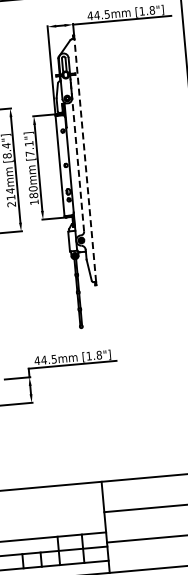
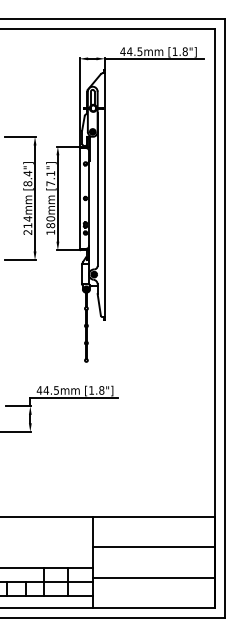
line: (77, 155) -> (97, 189), dashed -> solid
line: (85, 160) -> (105, 195), dashed -> solid

